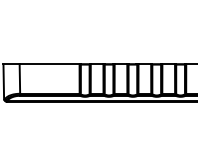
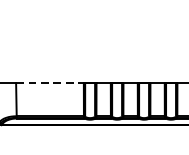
line: (49, 64) -> (49, 83), solid -> dashed

